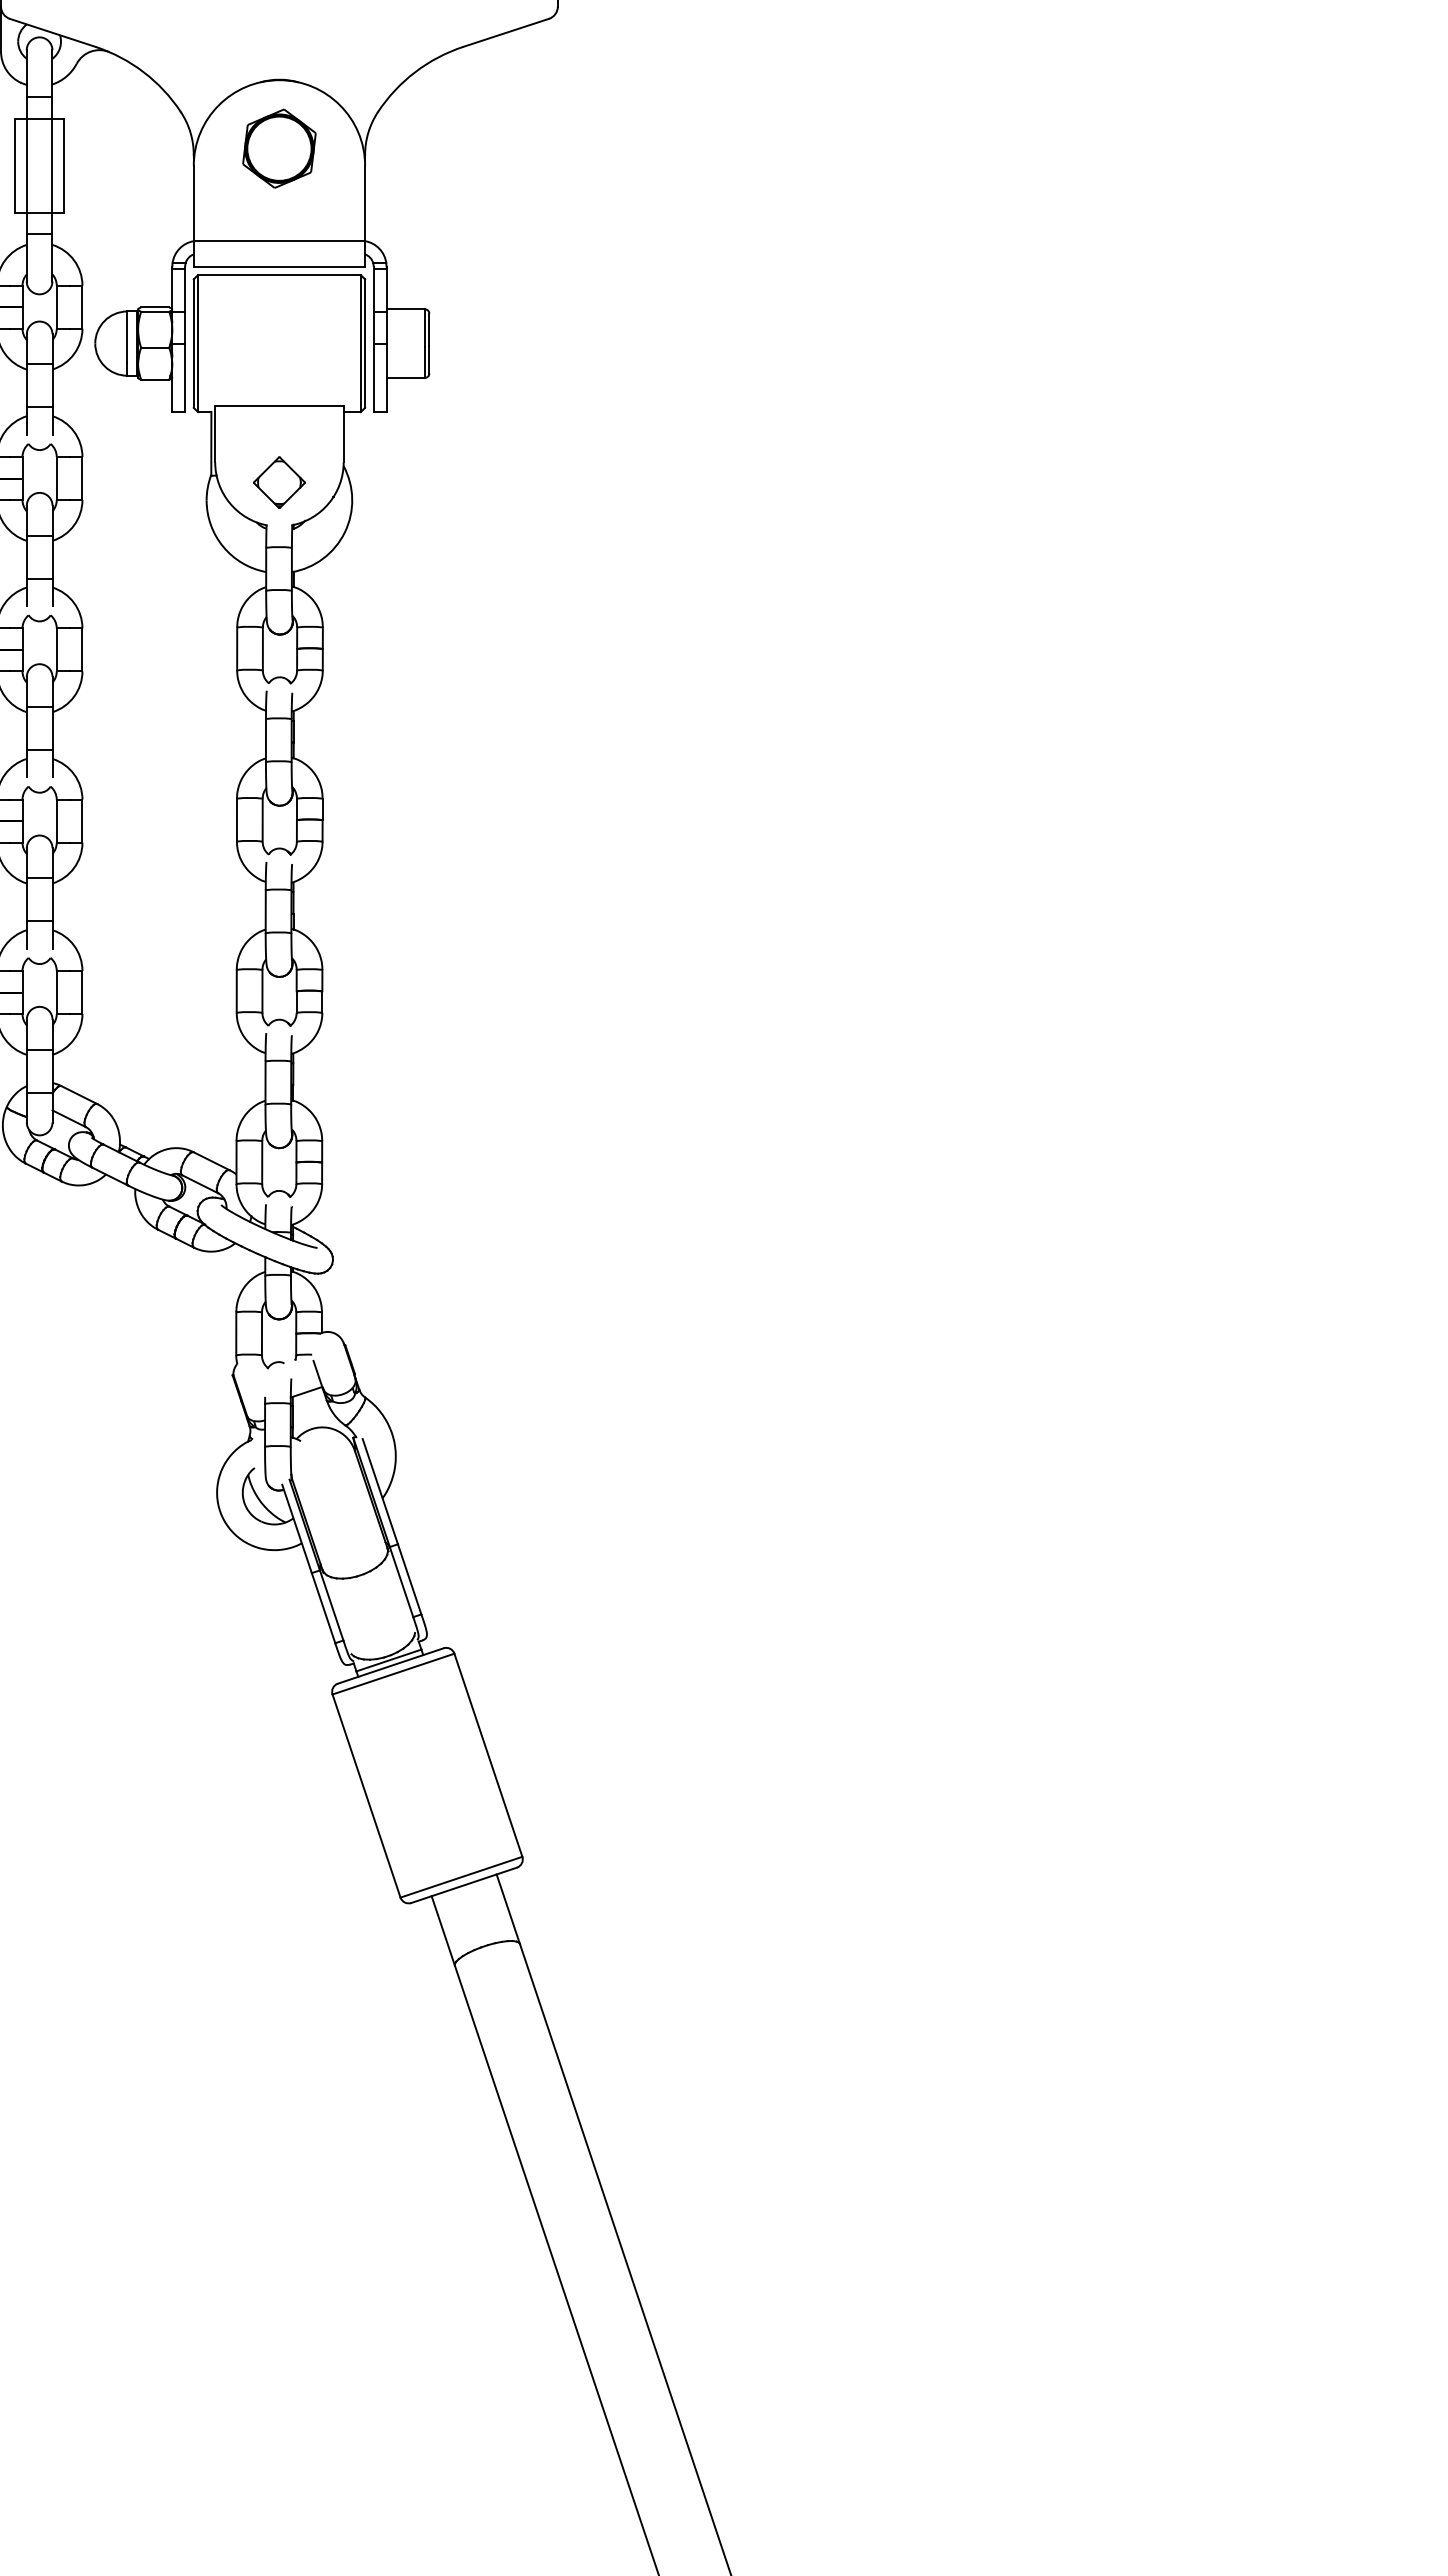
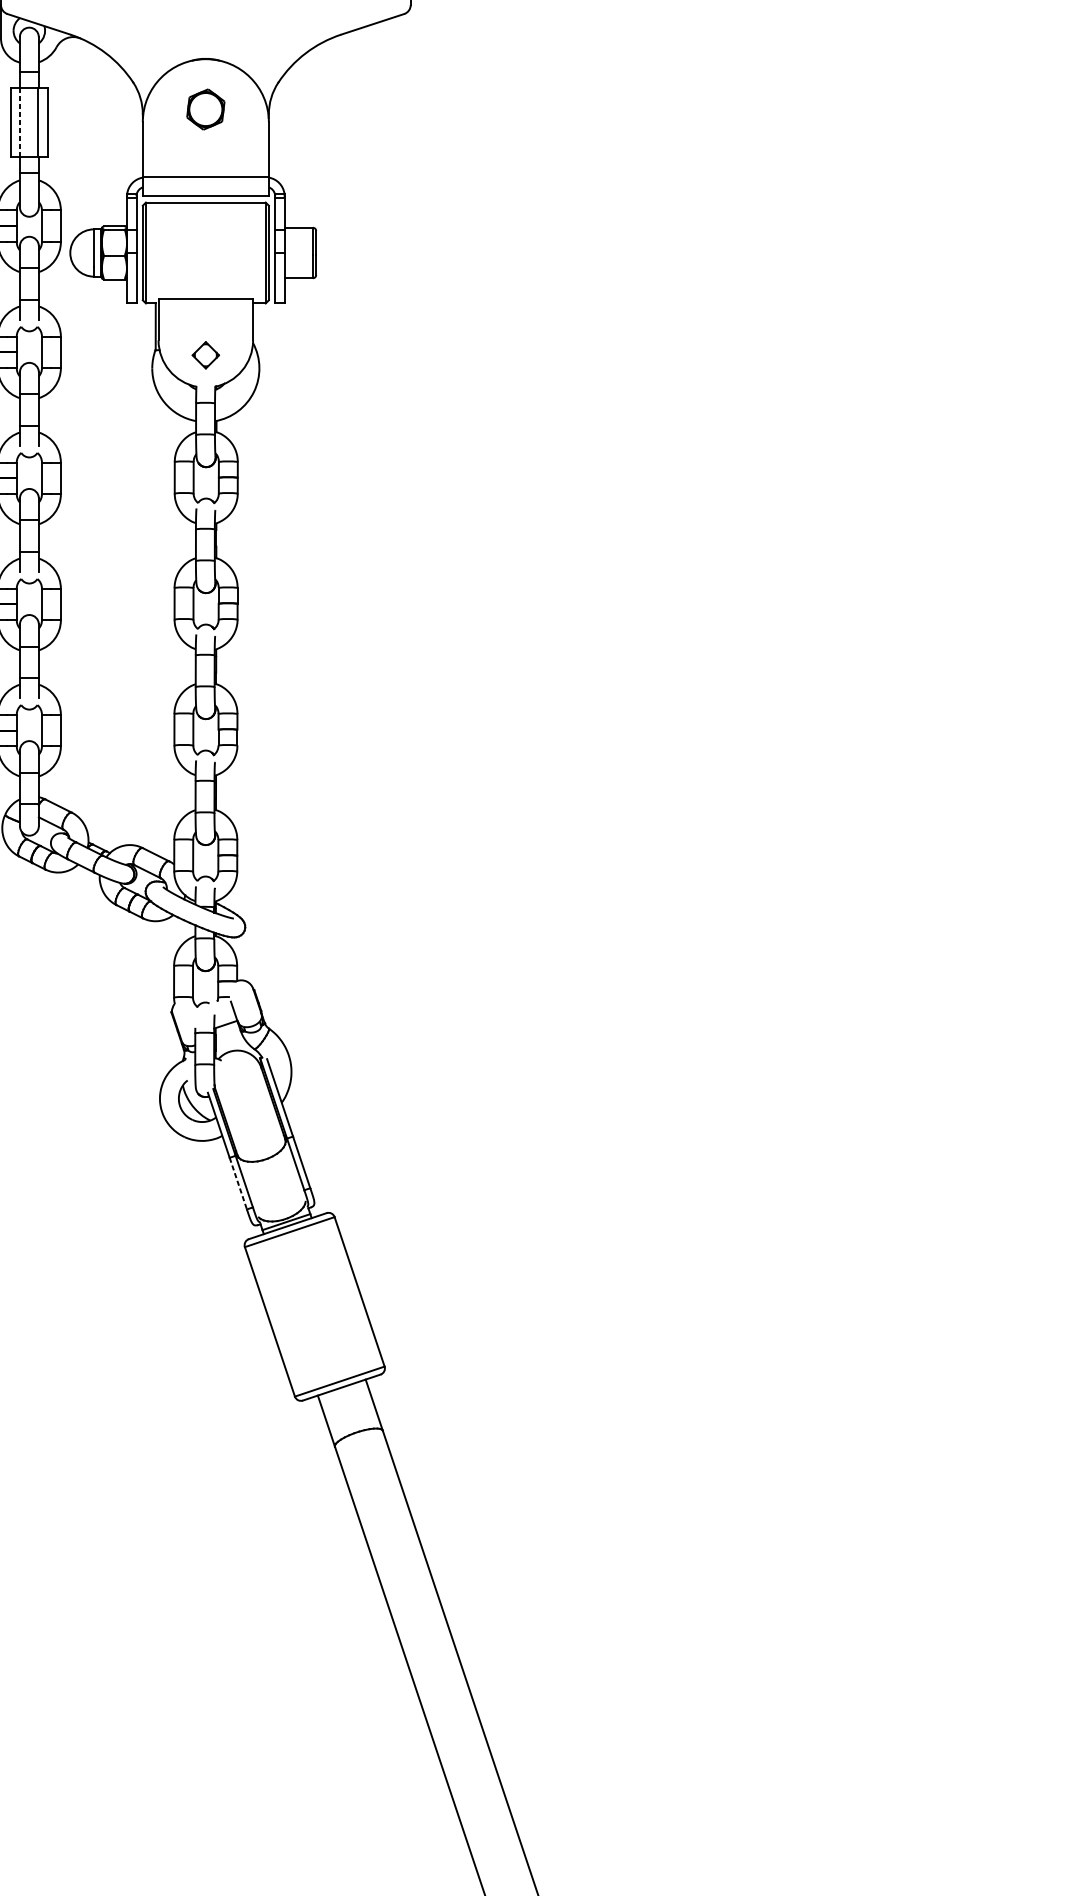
part: (279, 148) -> (205, 109), size x0.7
line: (27, 166) -> (20, 122), solid -> dashed
part: (279, 482) -> (205, 355), size x0.7
line: (323, 1608) -> (238, 1183), solid -> dashed

